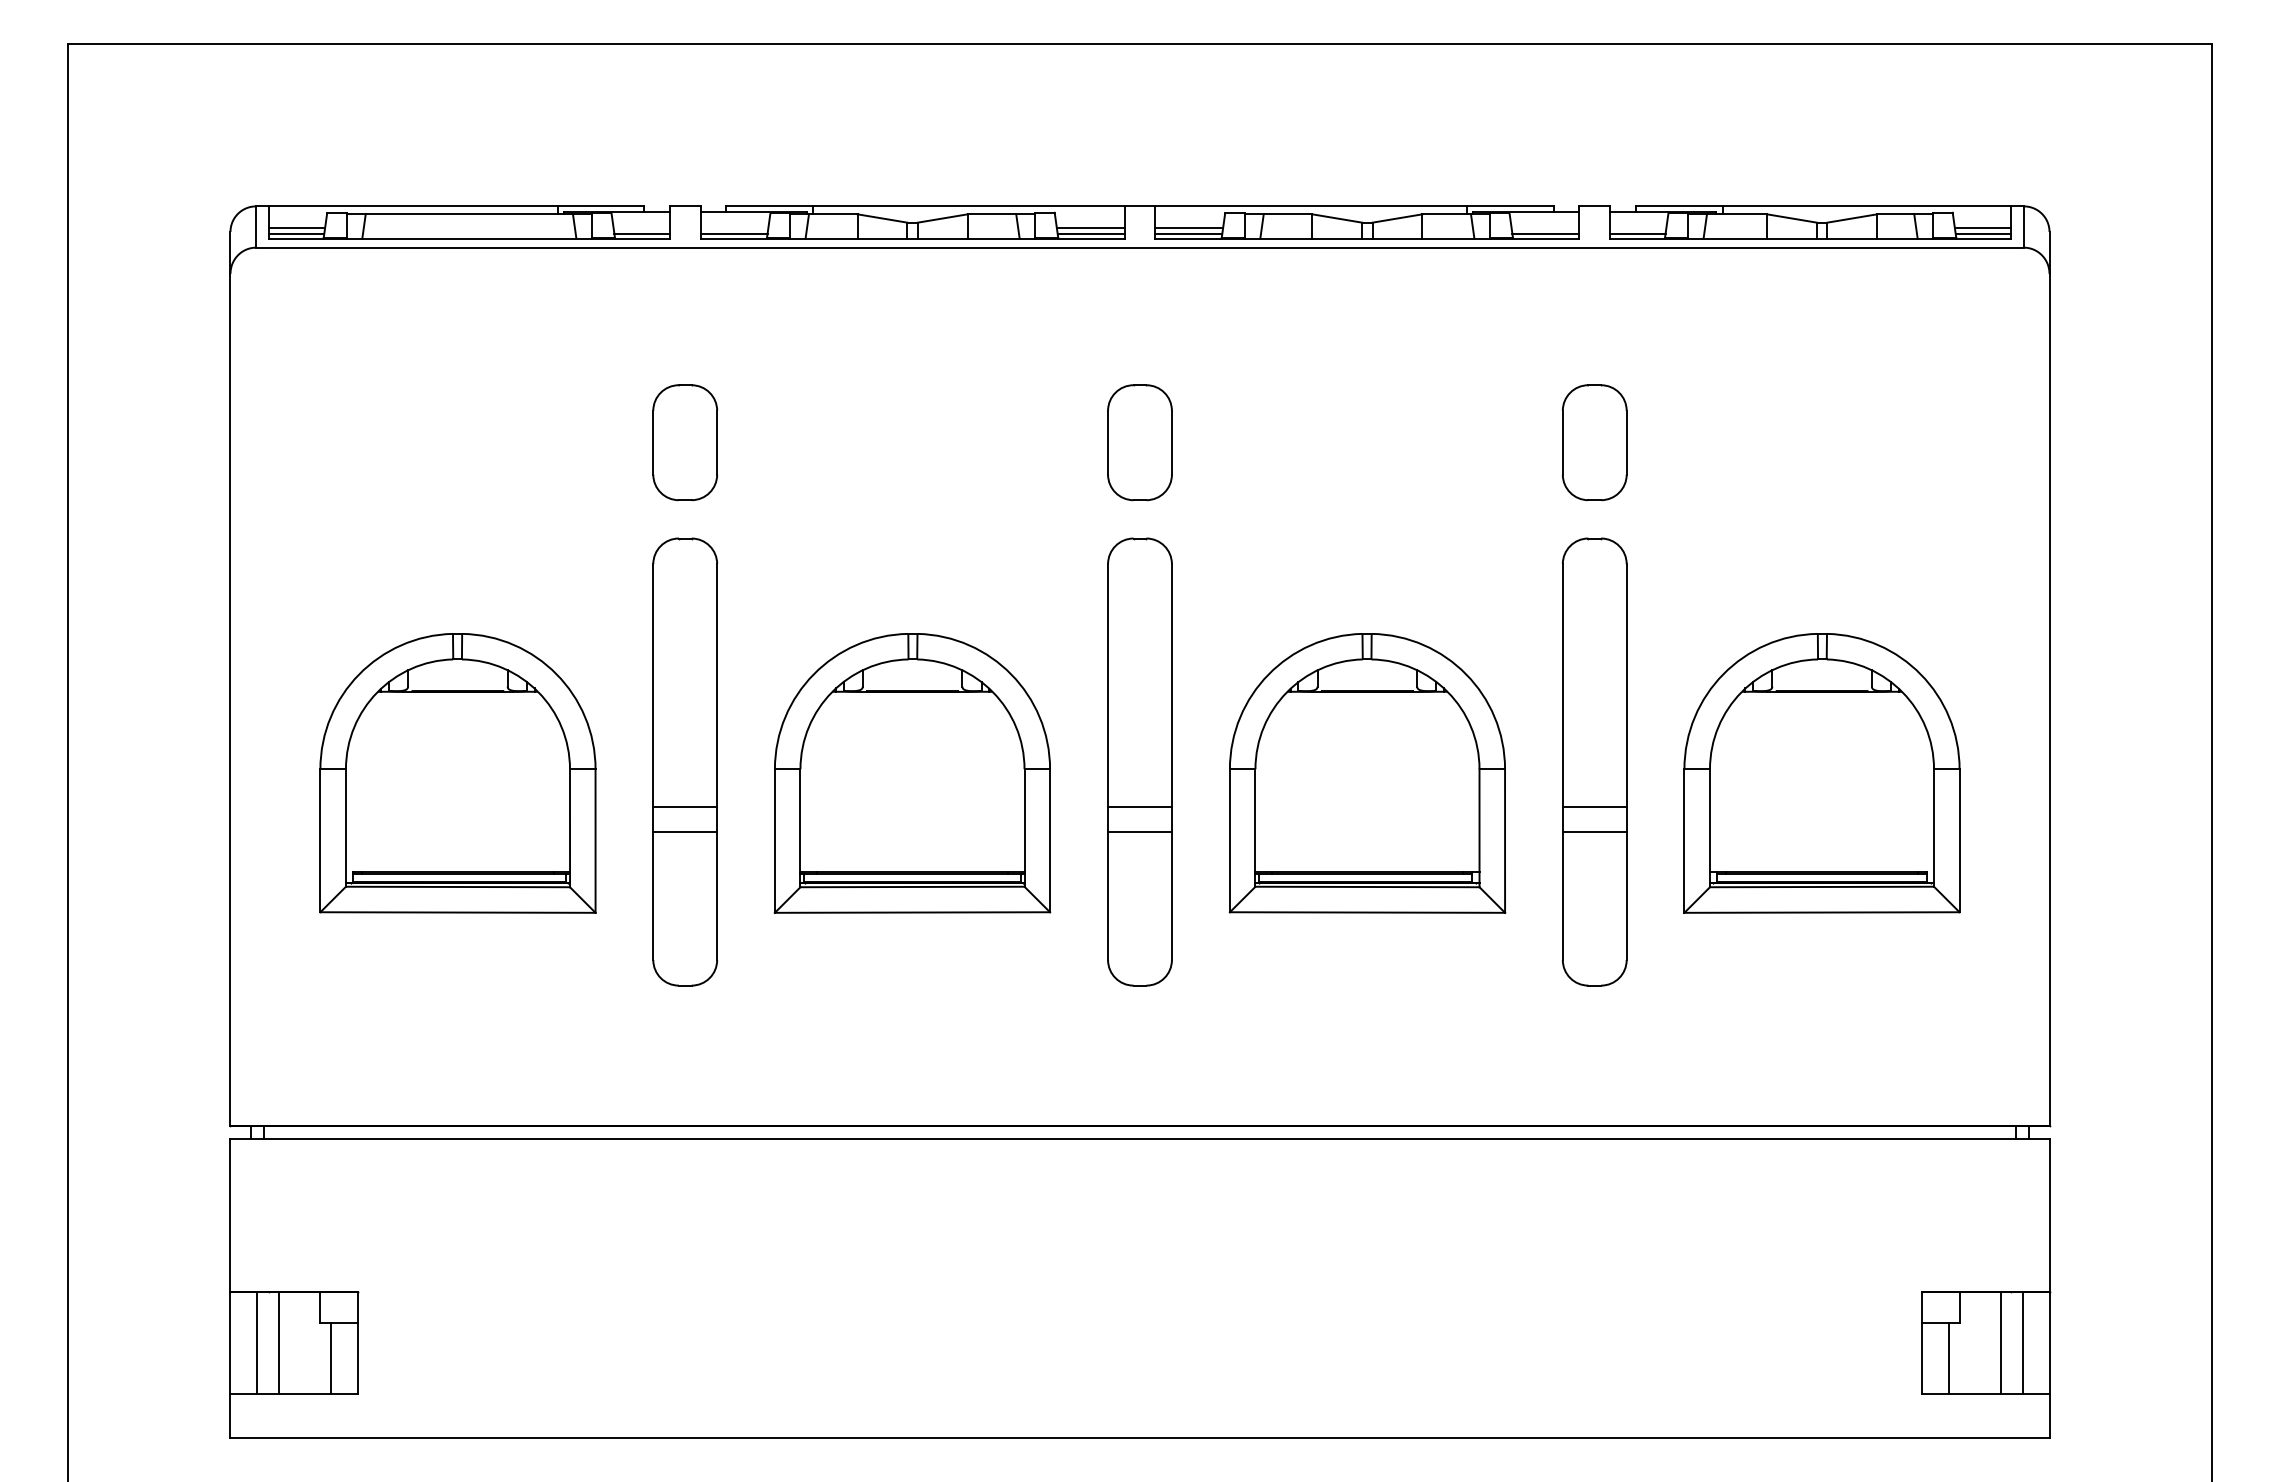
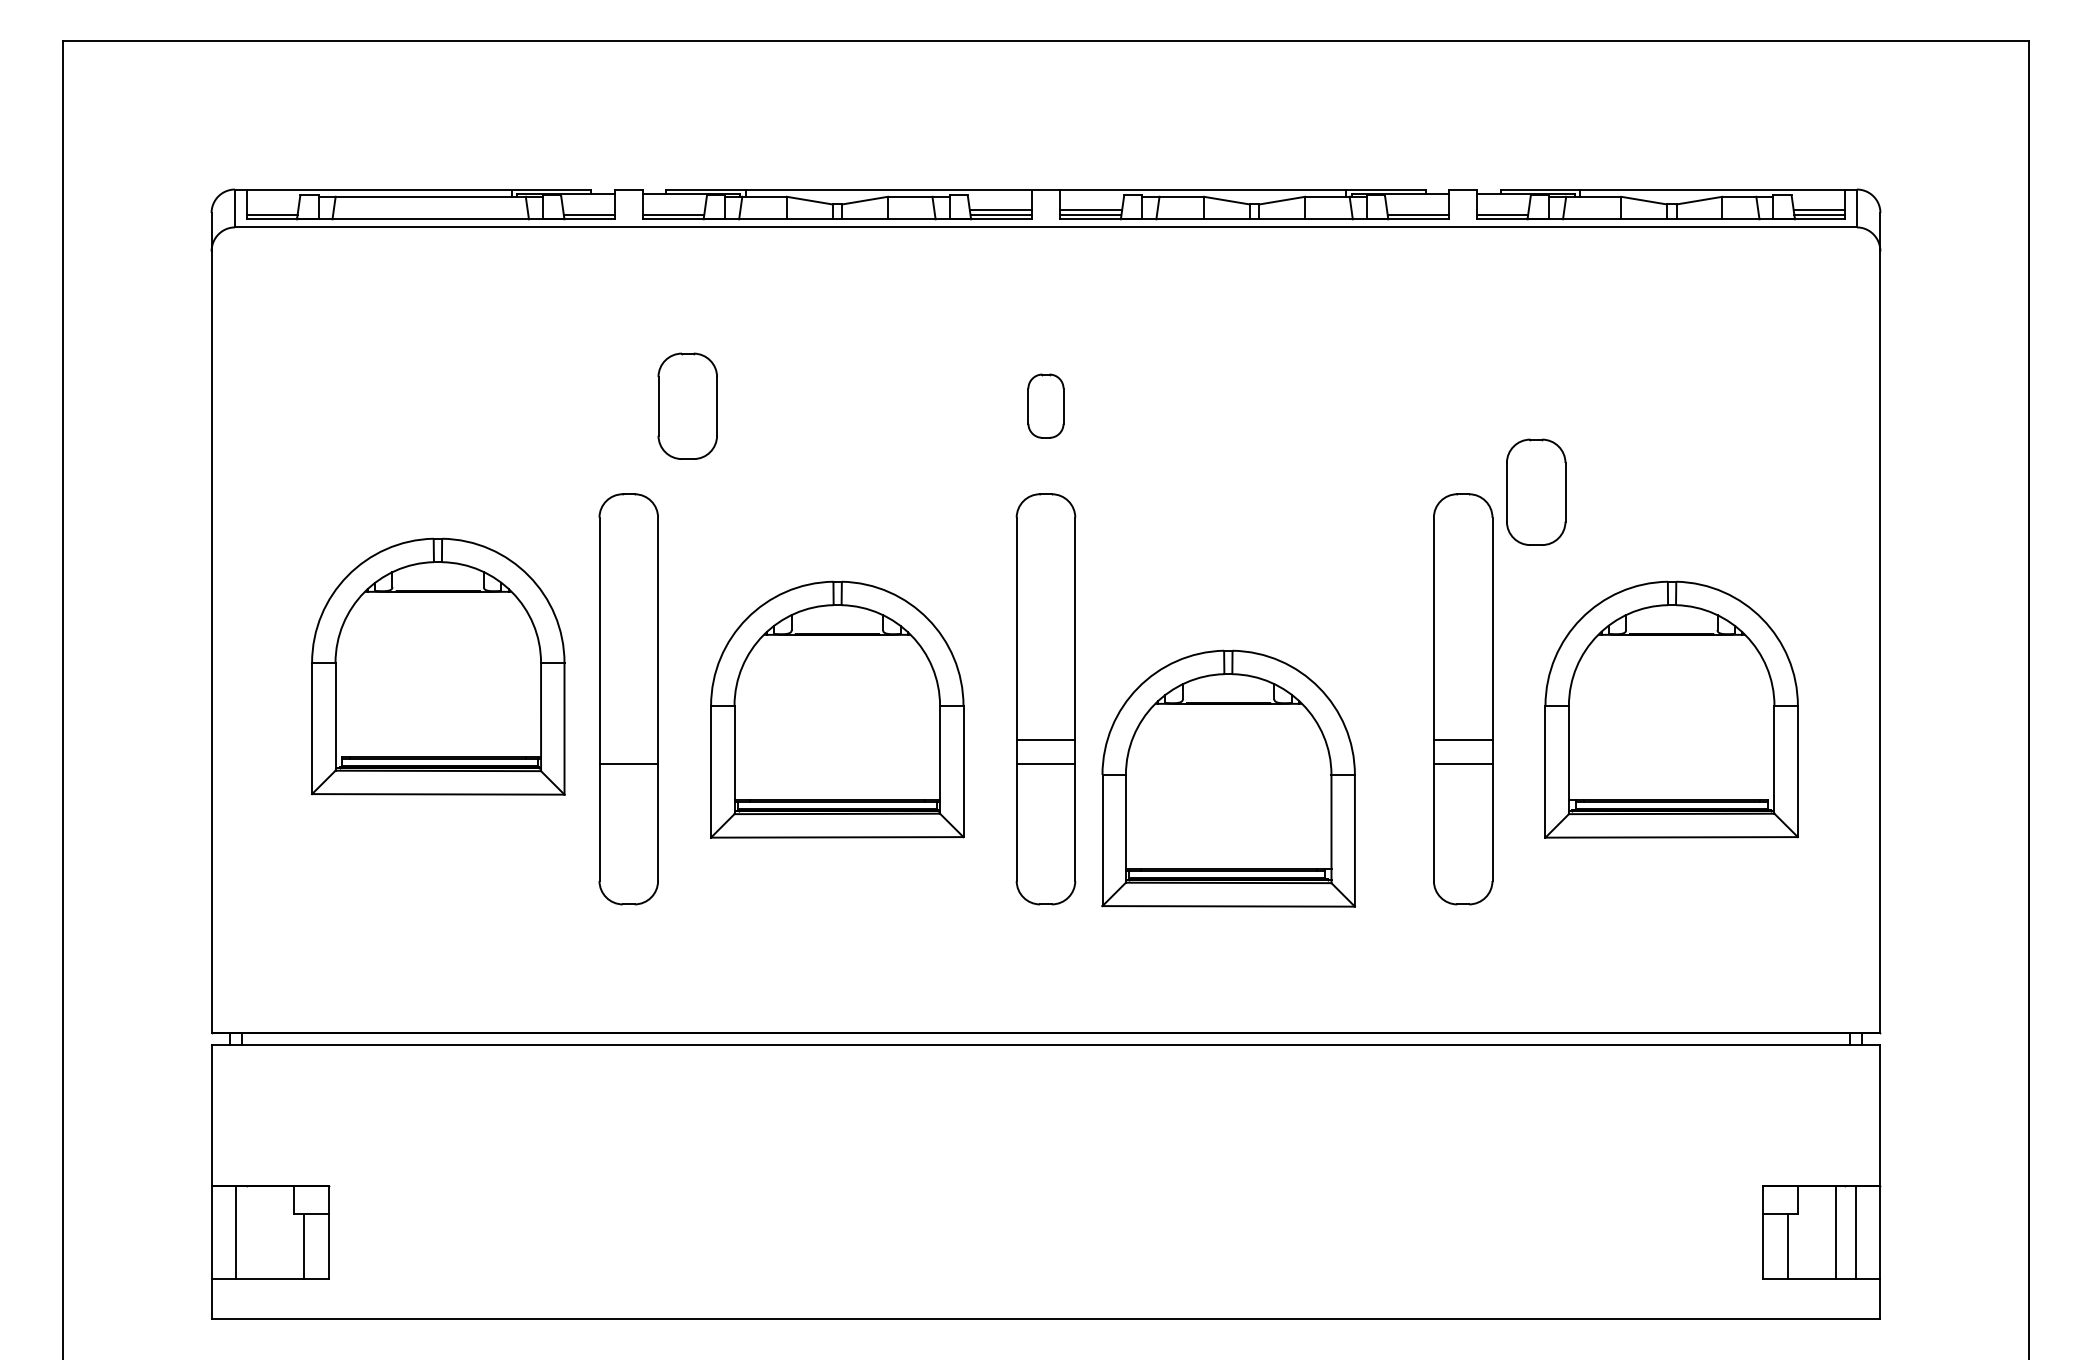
line: (296, 228) -> (272, 209), removed
part: (684, 441) -> (687, 405), moved
part: (1139, 441) -> (1045, 405), size x0.6
part: (1595, 441) -> (1536, 491), moved
part: (458, 773) -> (438, 666), moved
part: (1367, 773) -> (1228, 778), moved
line: (684, 806) -> (628, 740), removed
line: (279, 1343) -> (256, 1232), removed

